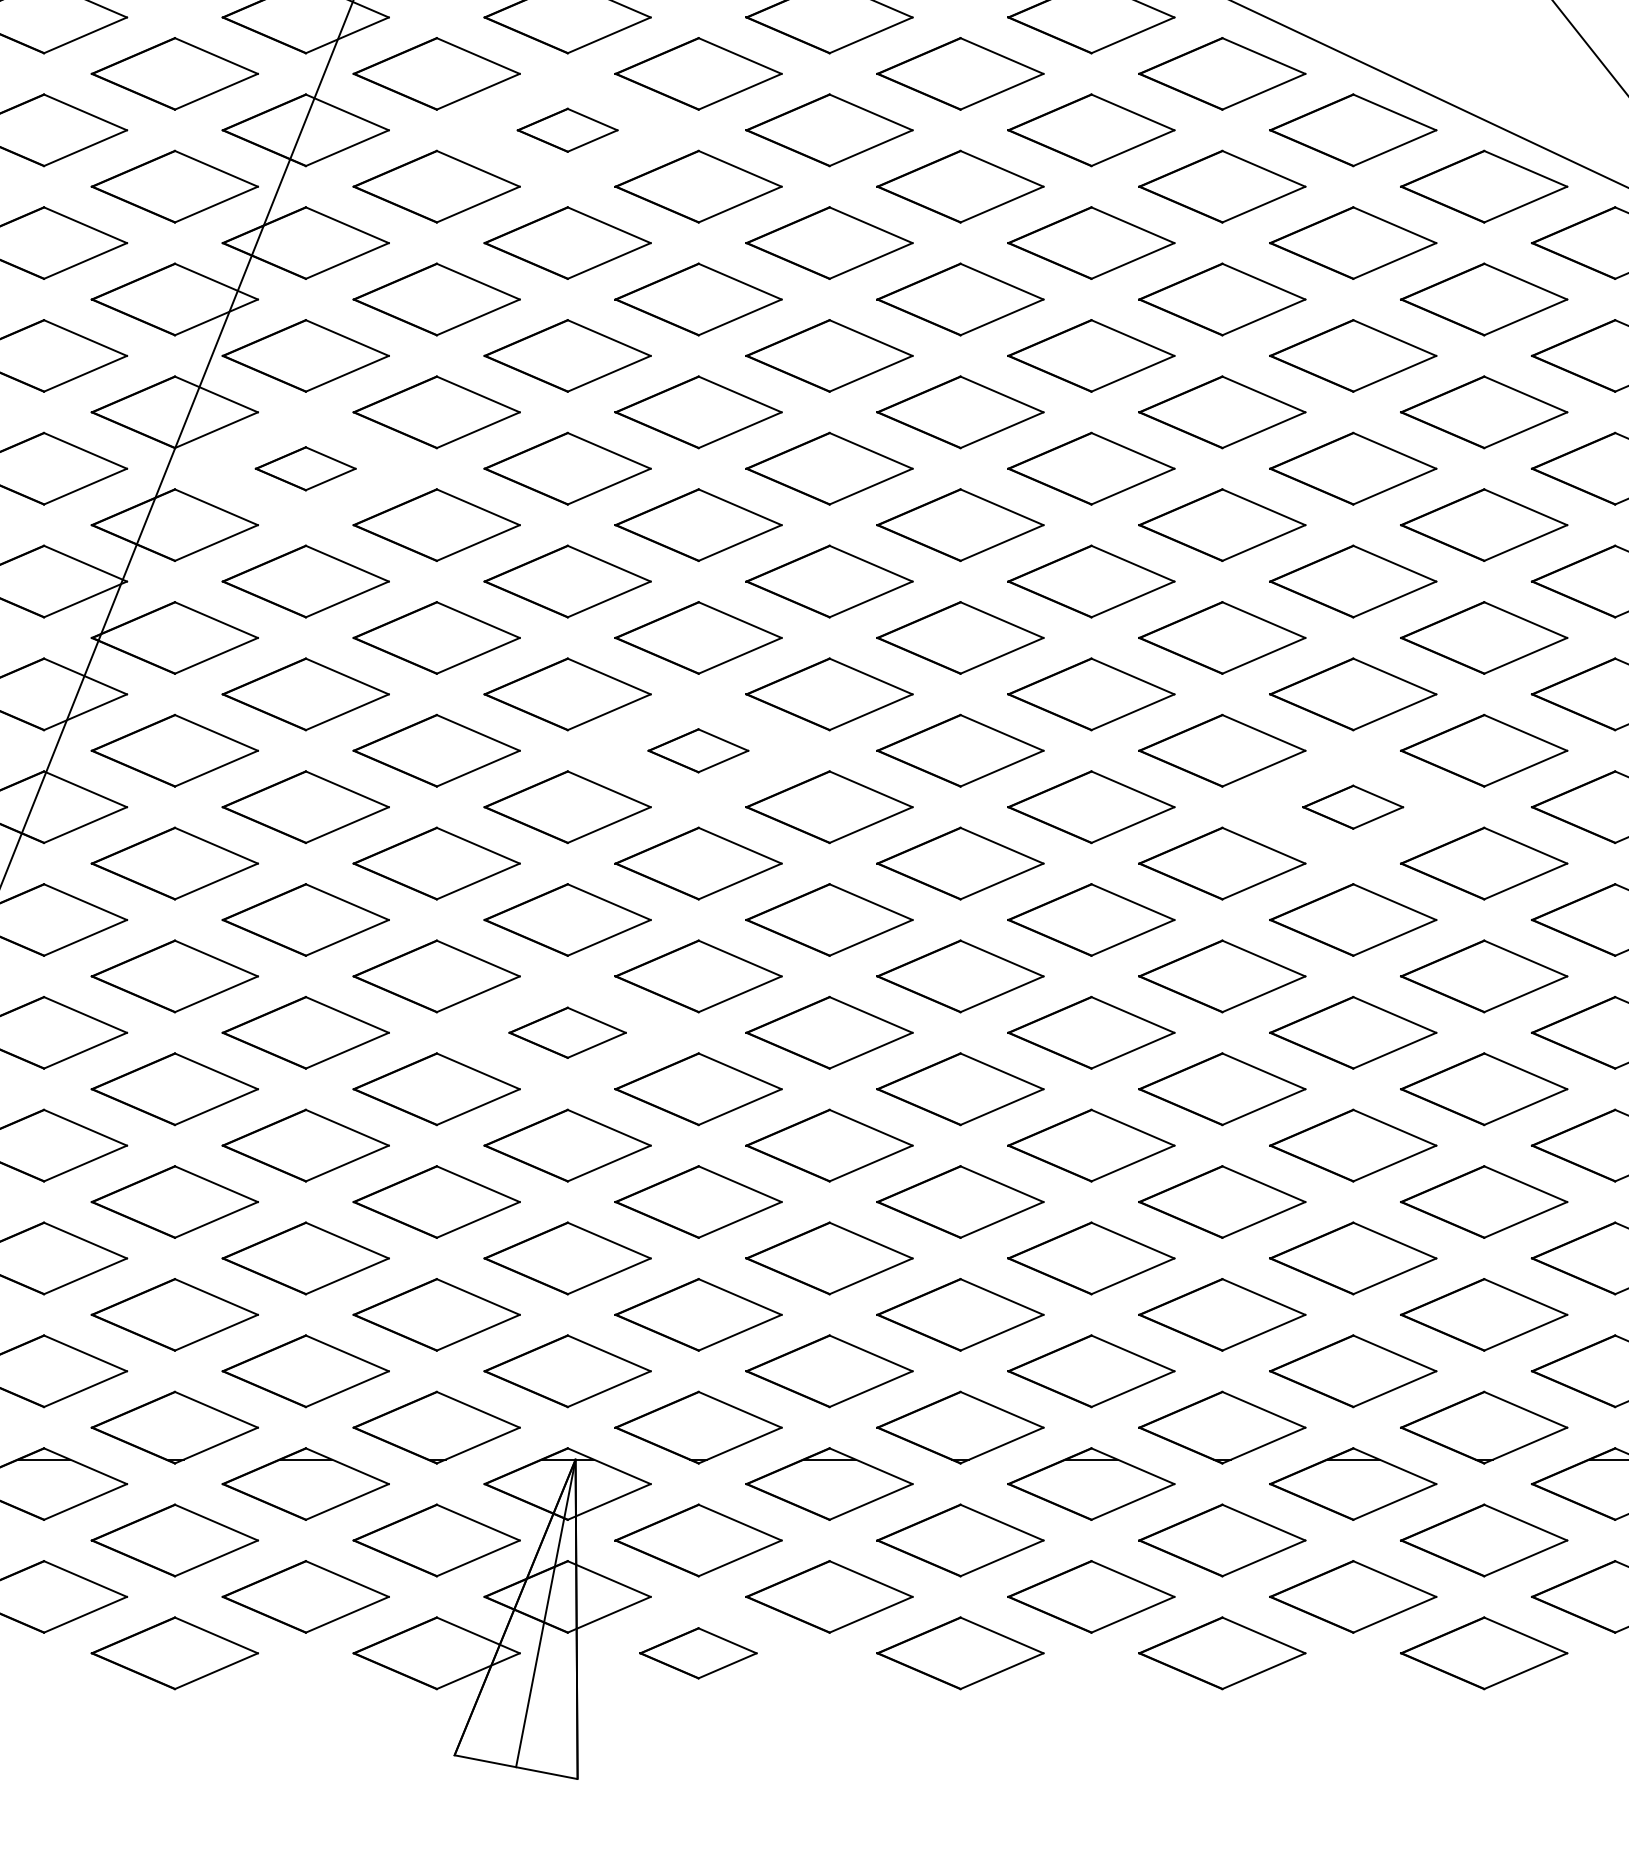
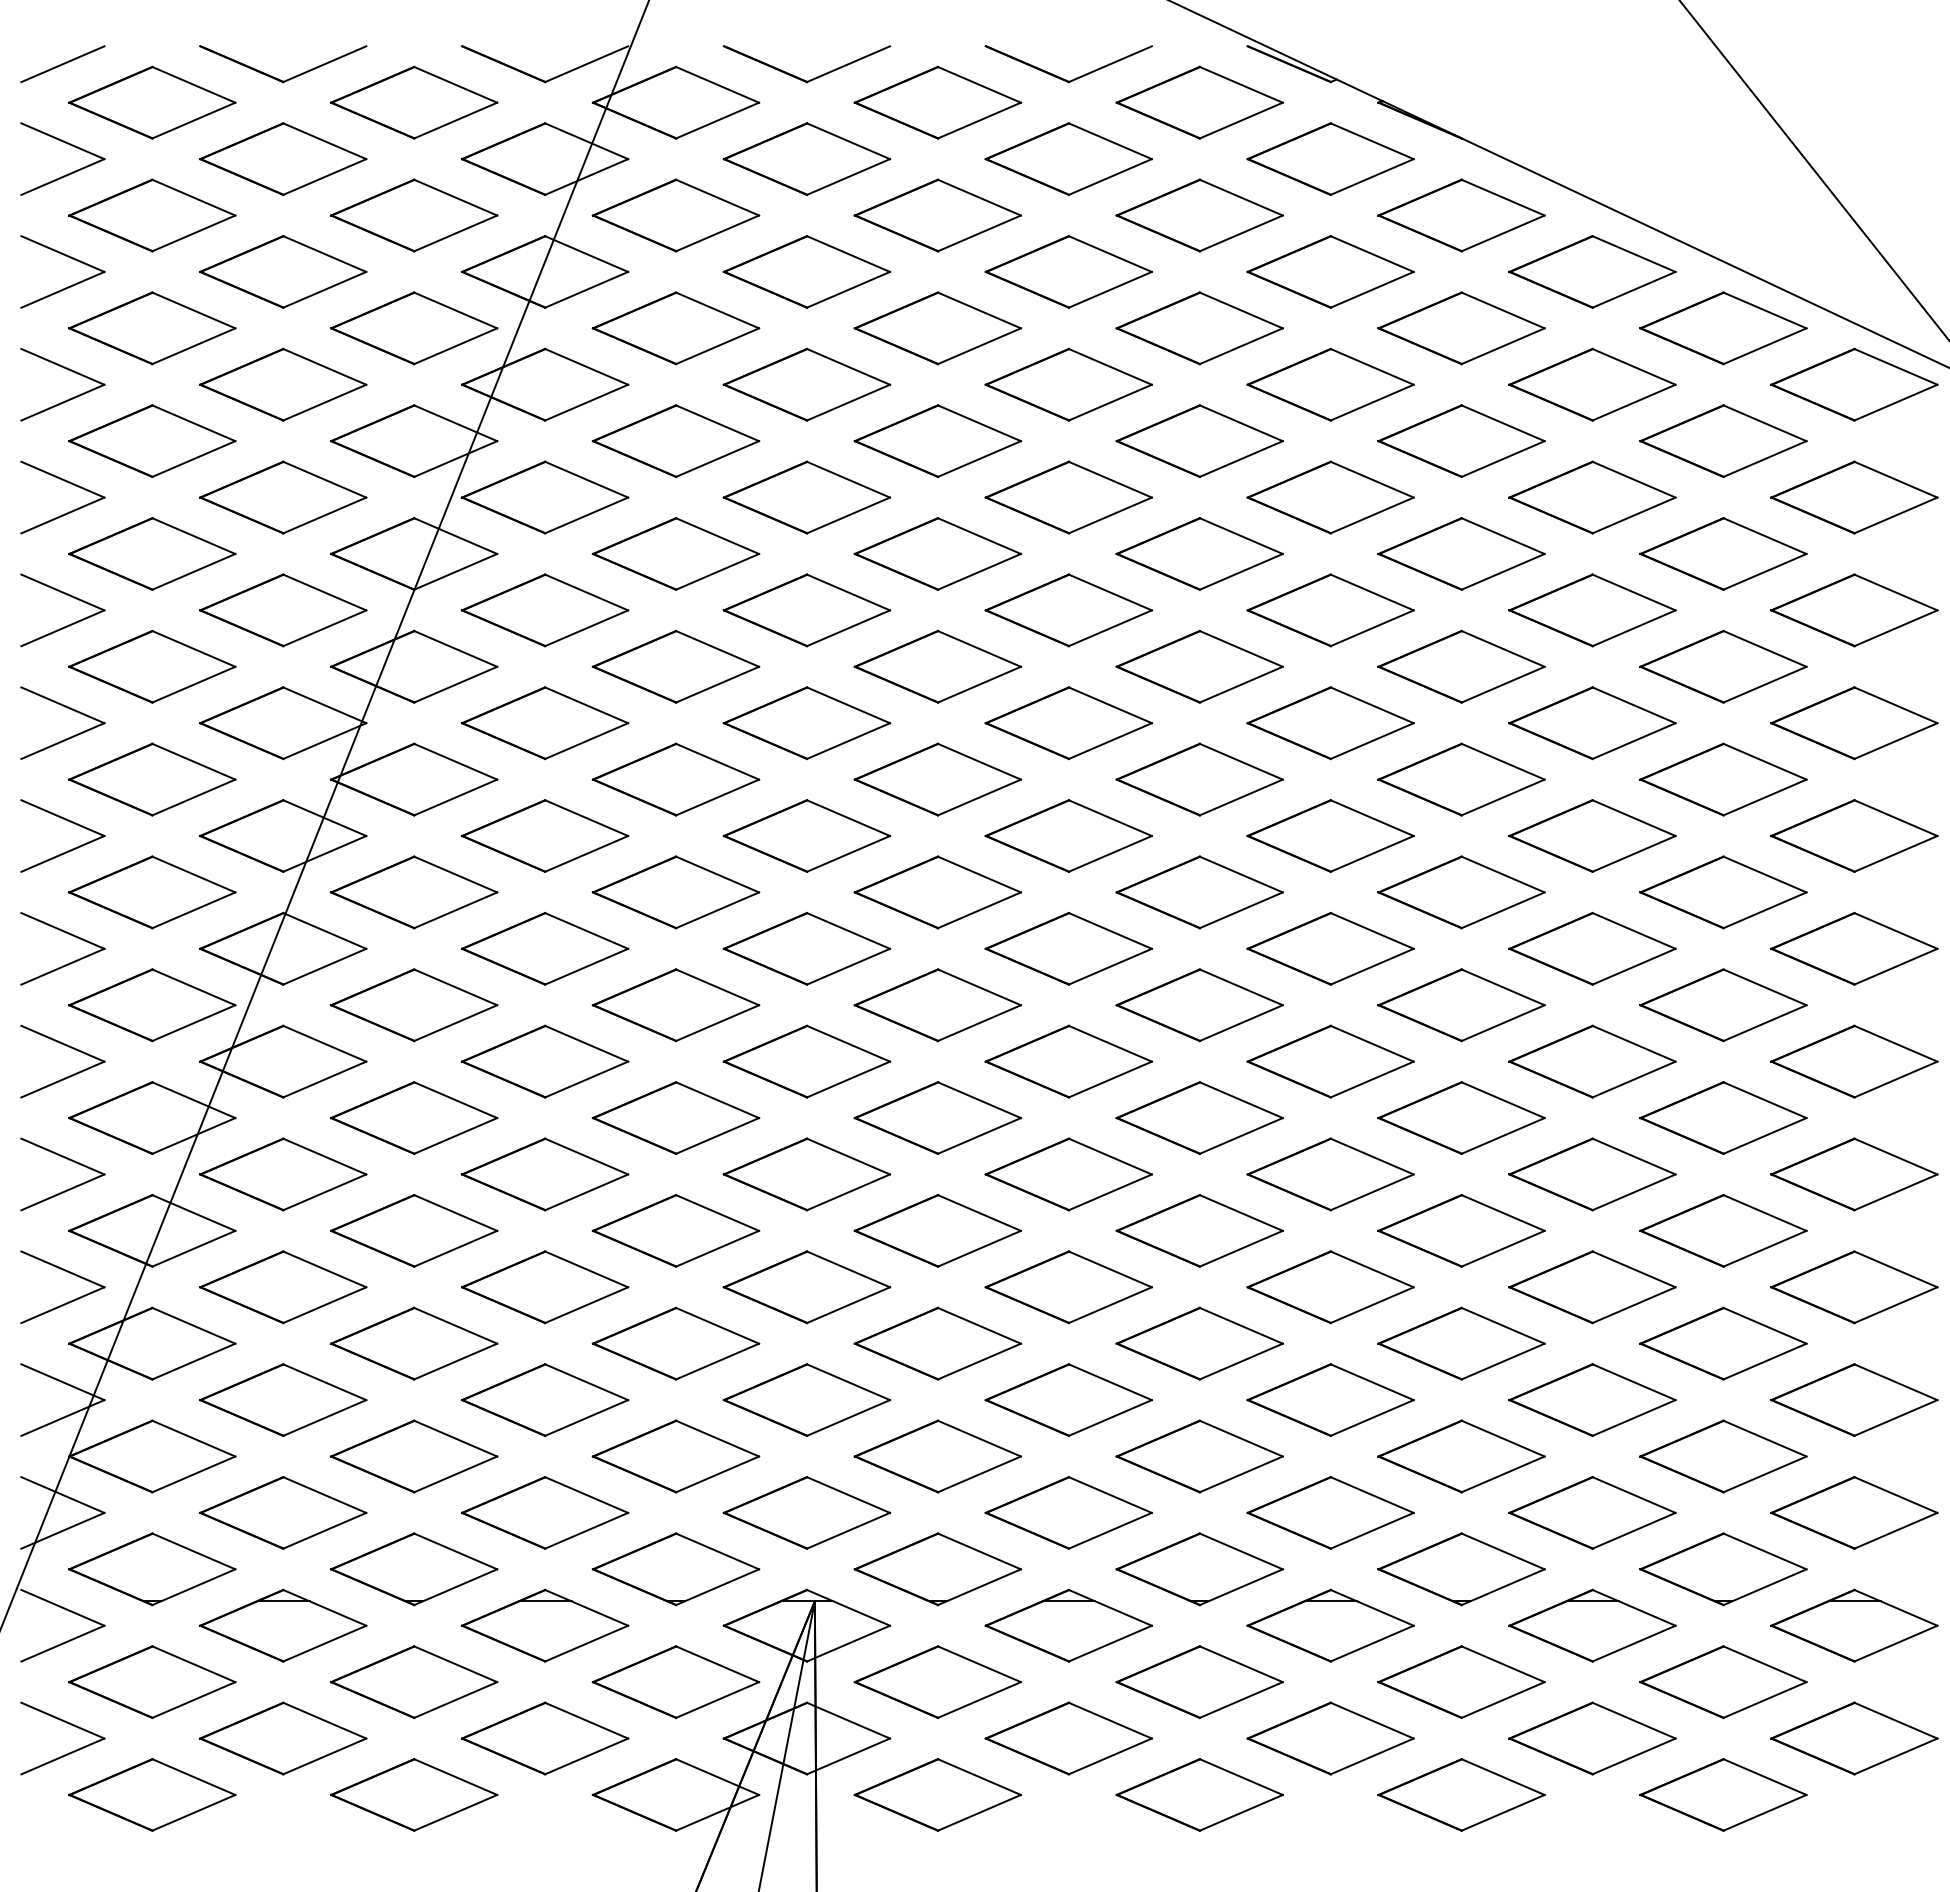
part: (567, 129) -> (806, 271), size x1.67
part: (305, 468) -> (544, 610), size x1.67
part: (698, 750) -> (937, 892), size x1.67
part: (1353, 806) -> (1592, 948), size x1.67
part: (567, 1032) -> (806, 1174), size x1.43
part: (698, 1652) -> (937, 1794), size x1.43

